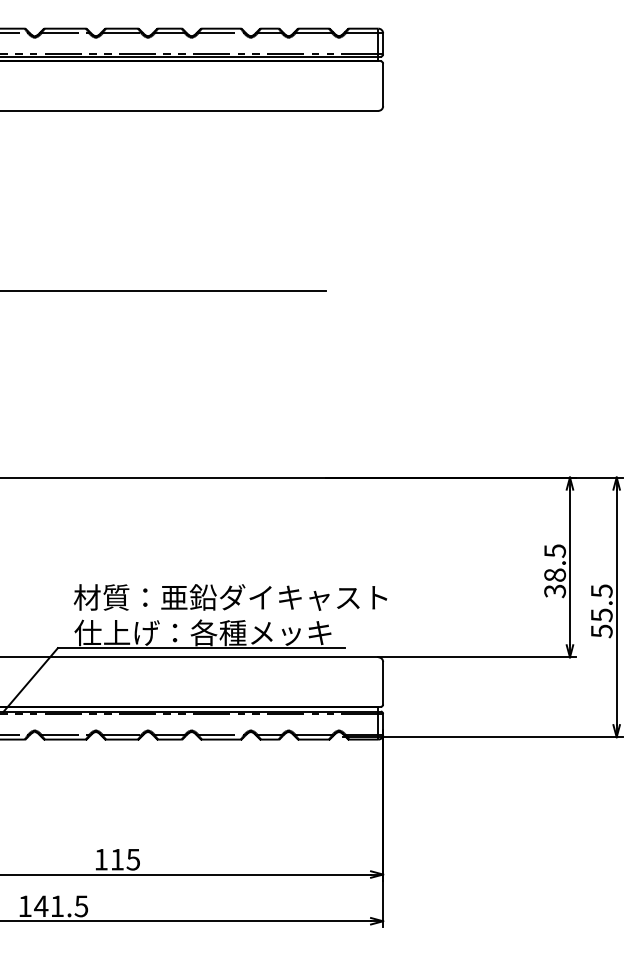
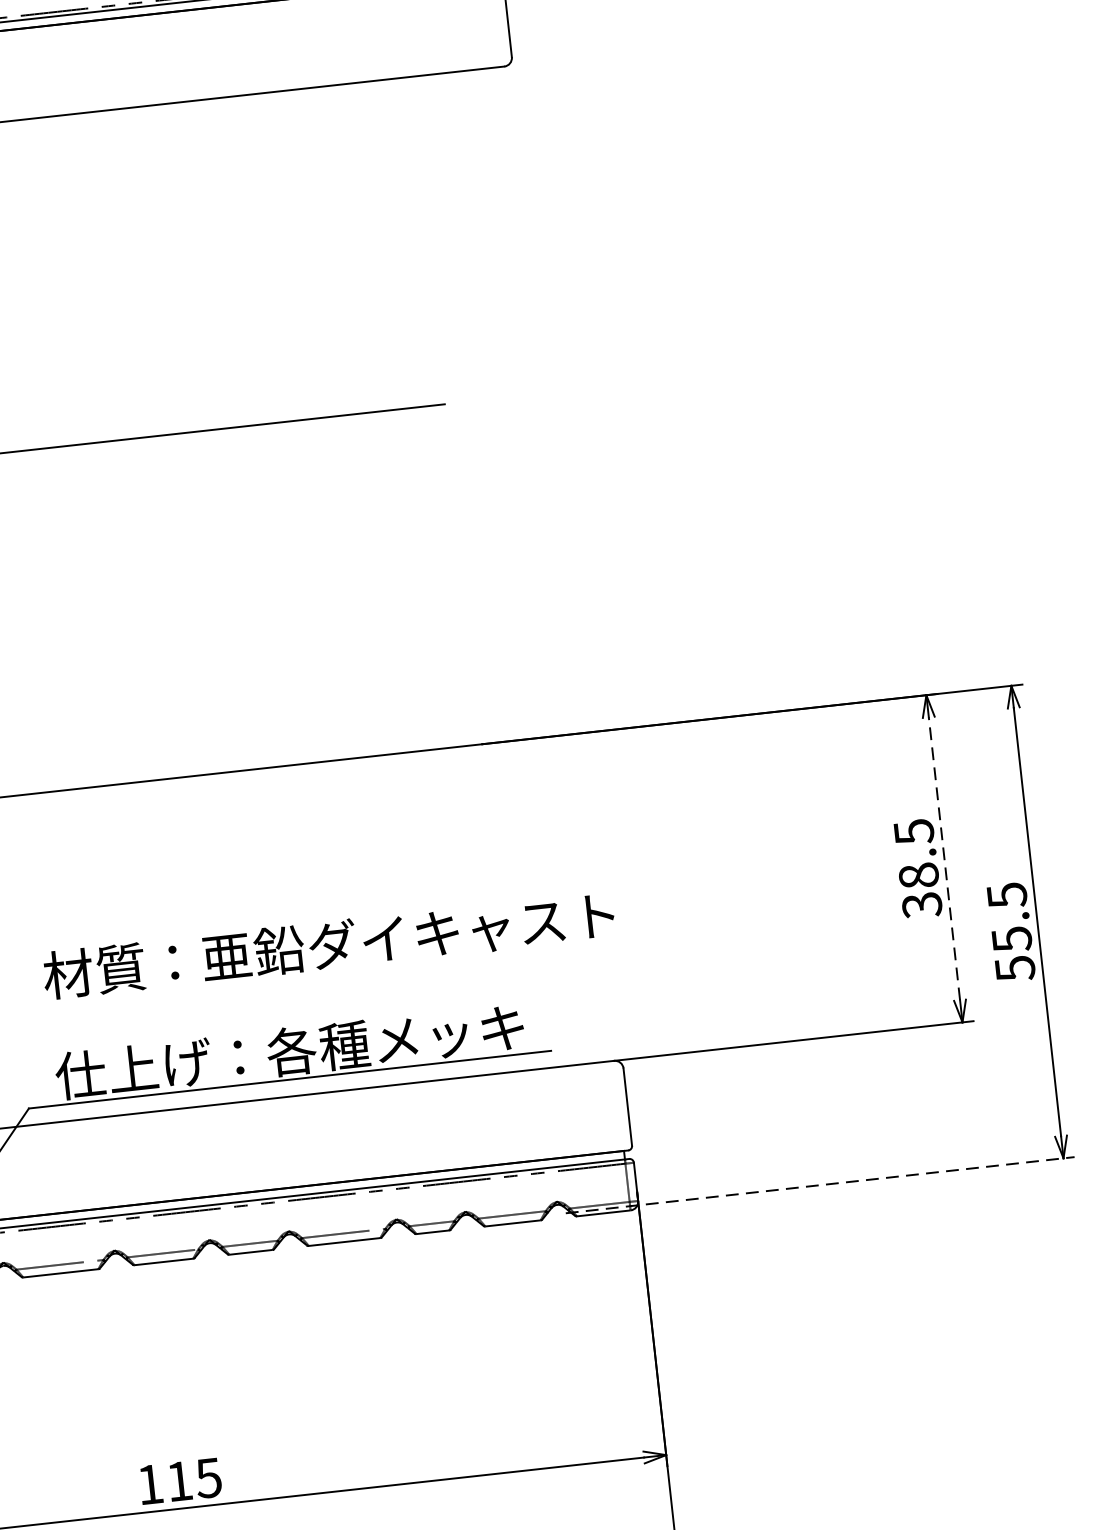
line: (569, 567) -> (943, 858), solid -> dashed
text: (230, 597) -> (328, 945), moved
line: (482, 737) -> (819, 1185), solid -> dashed

